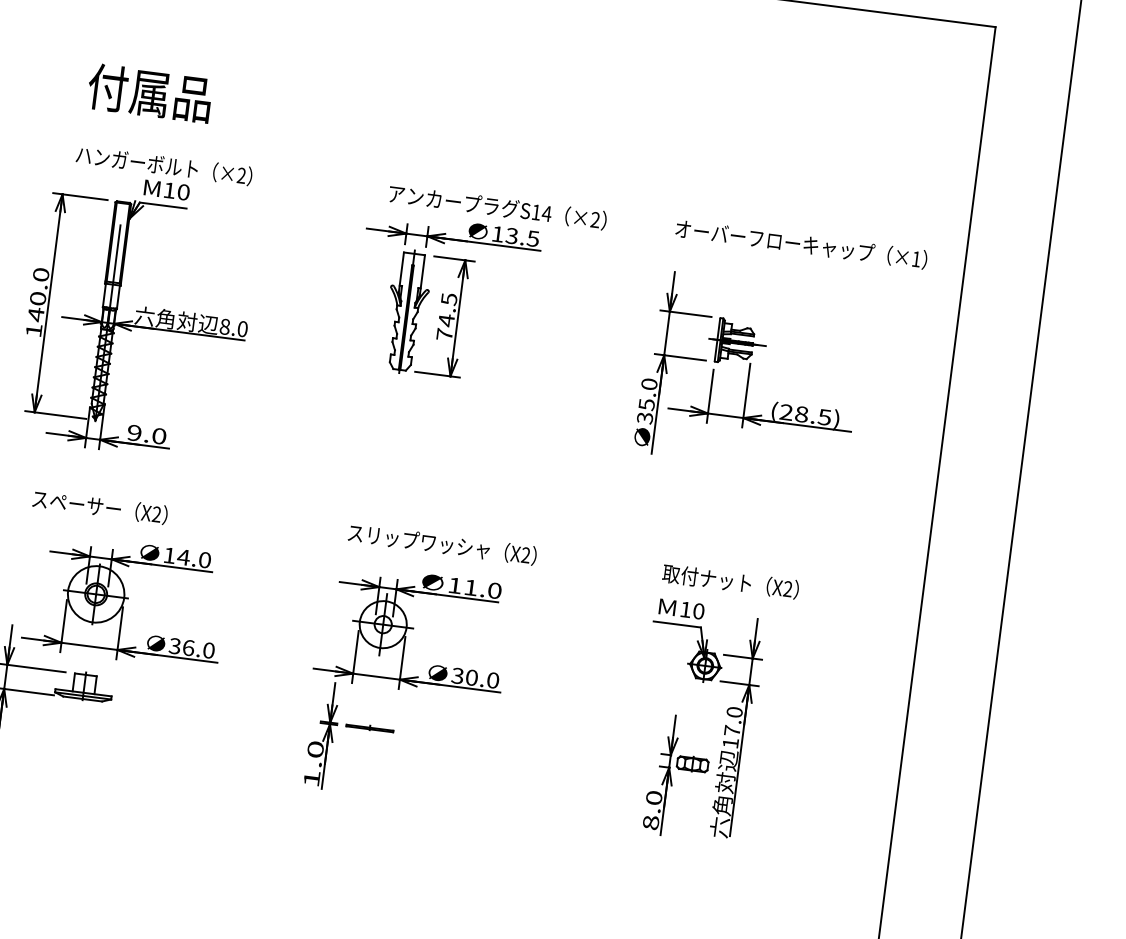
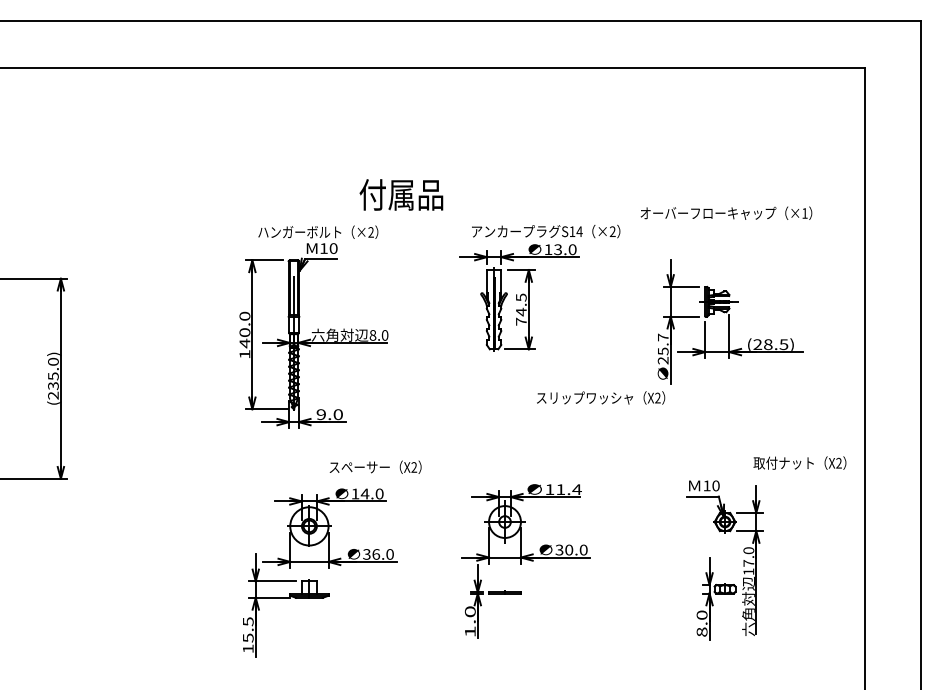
text: (150, 92) -> (401, 194), moved
text: (533, 238) -> (572, 249), 13.5 -> 13.0
text: (801, 243) -> (726, 212), moved
text: (646, 400) -> (662, 348), 35.0 -> 25.7
text: (100, 505) -> (375, 466), moved
text: (443, 543) -> (601, 397), moved
text: (730, 580) -> (799, 462), moved
text: (493, 590) -> (576, 489), 11.0 -> 11.4

